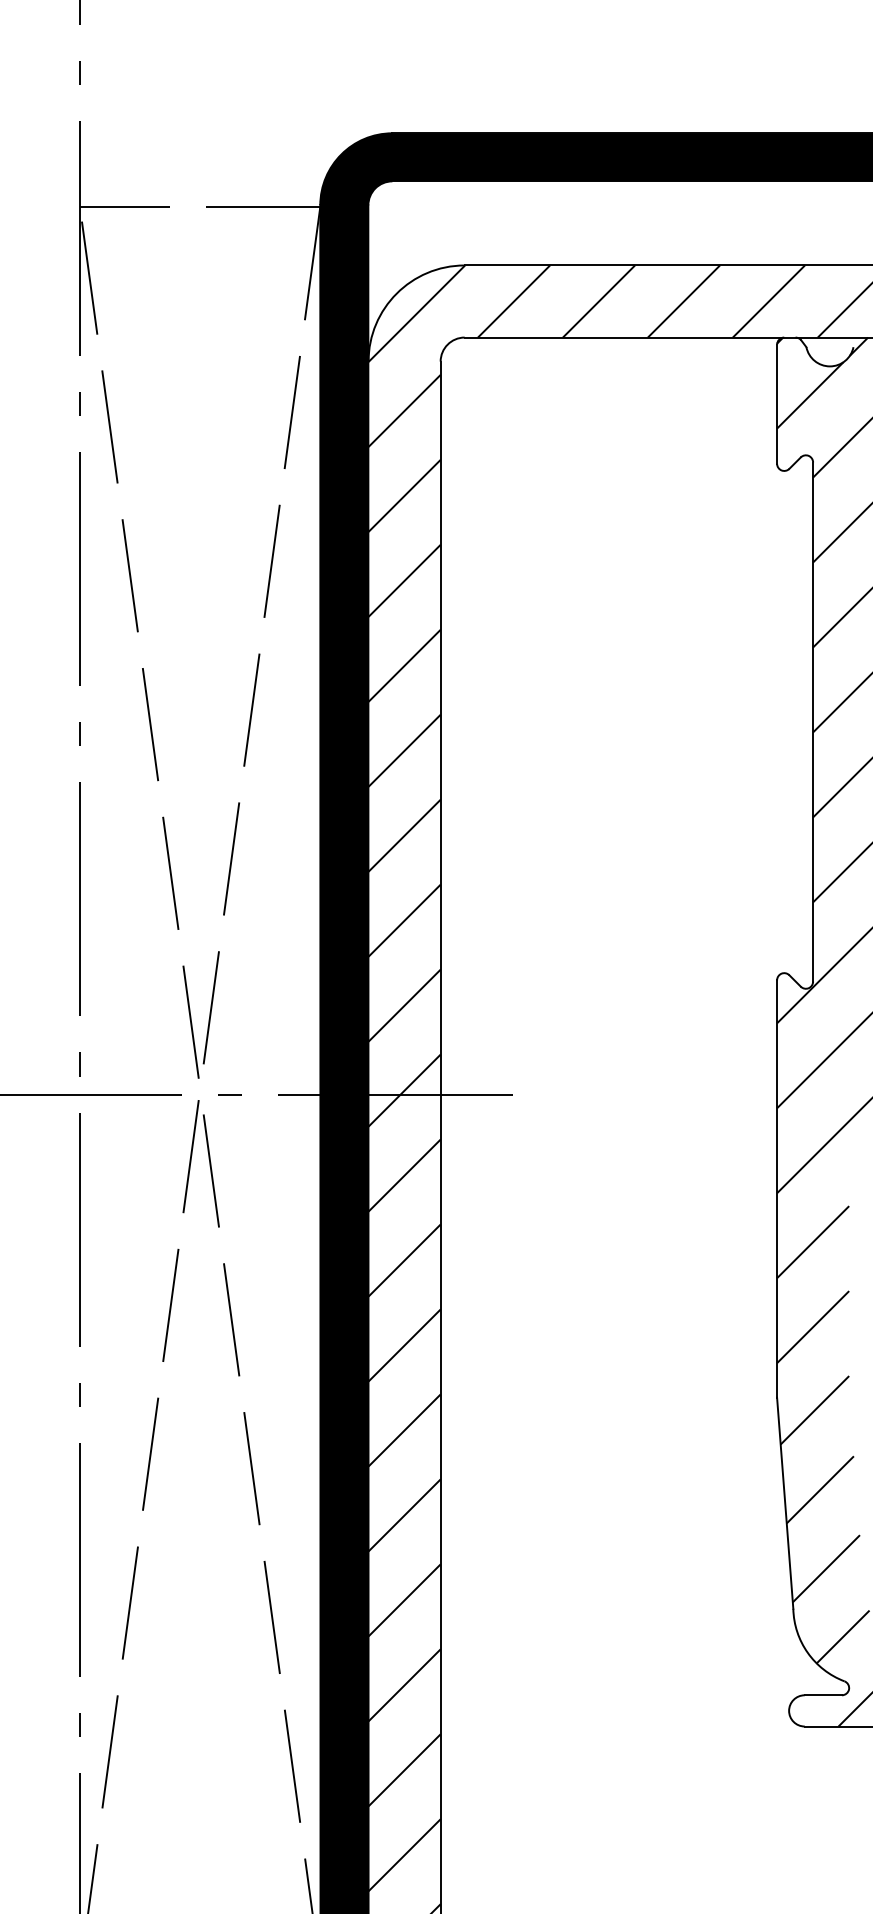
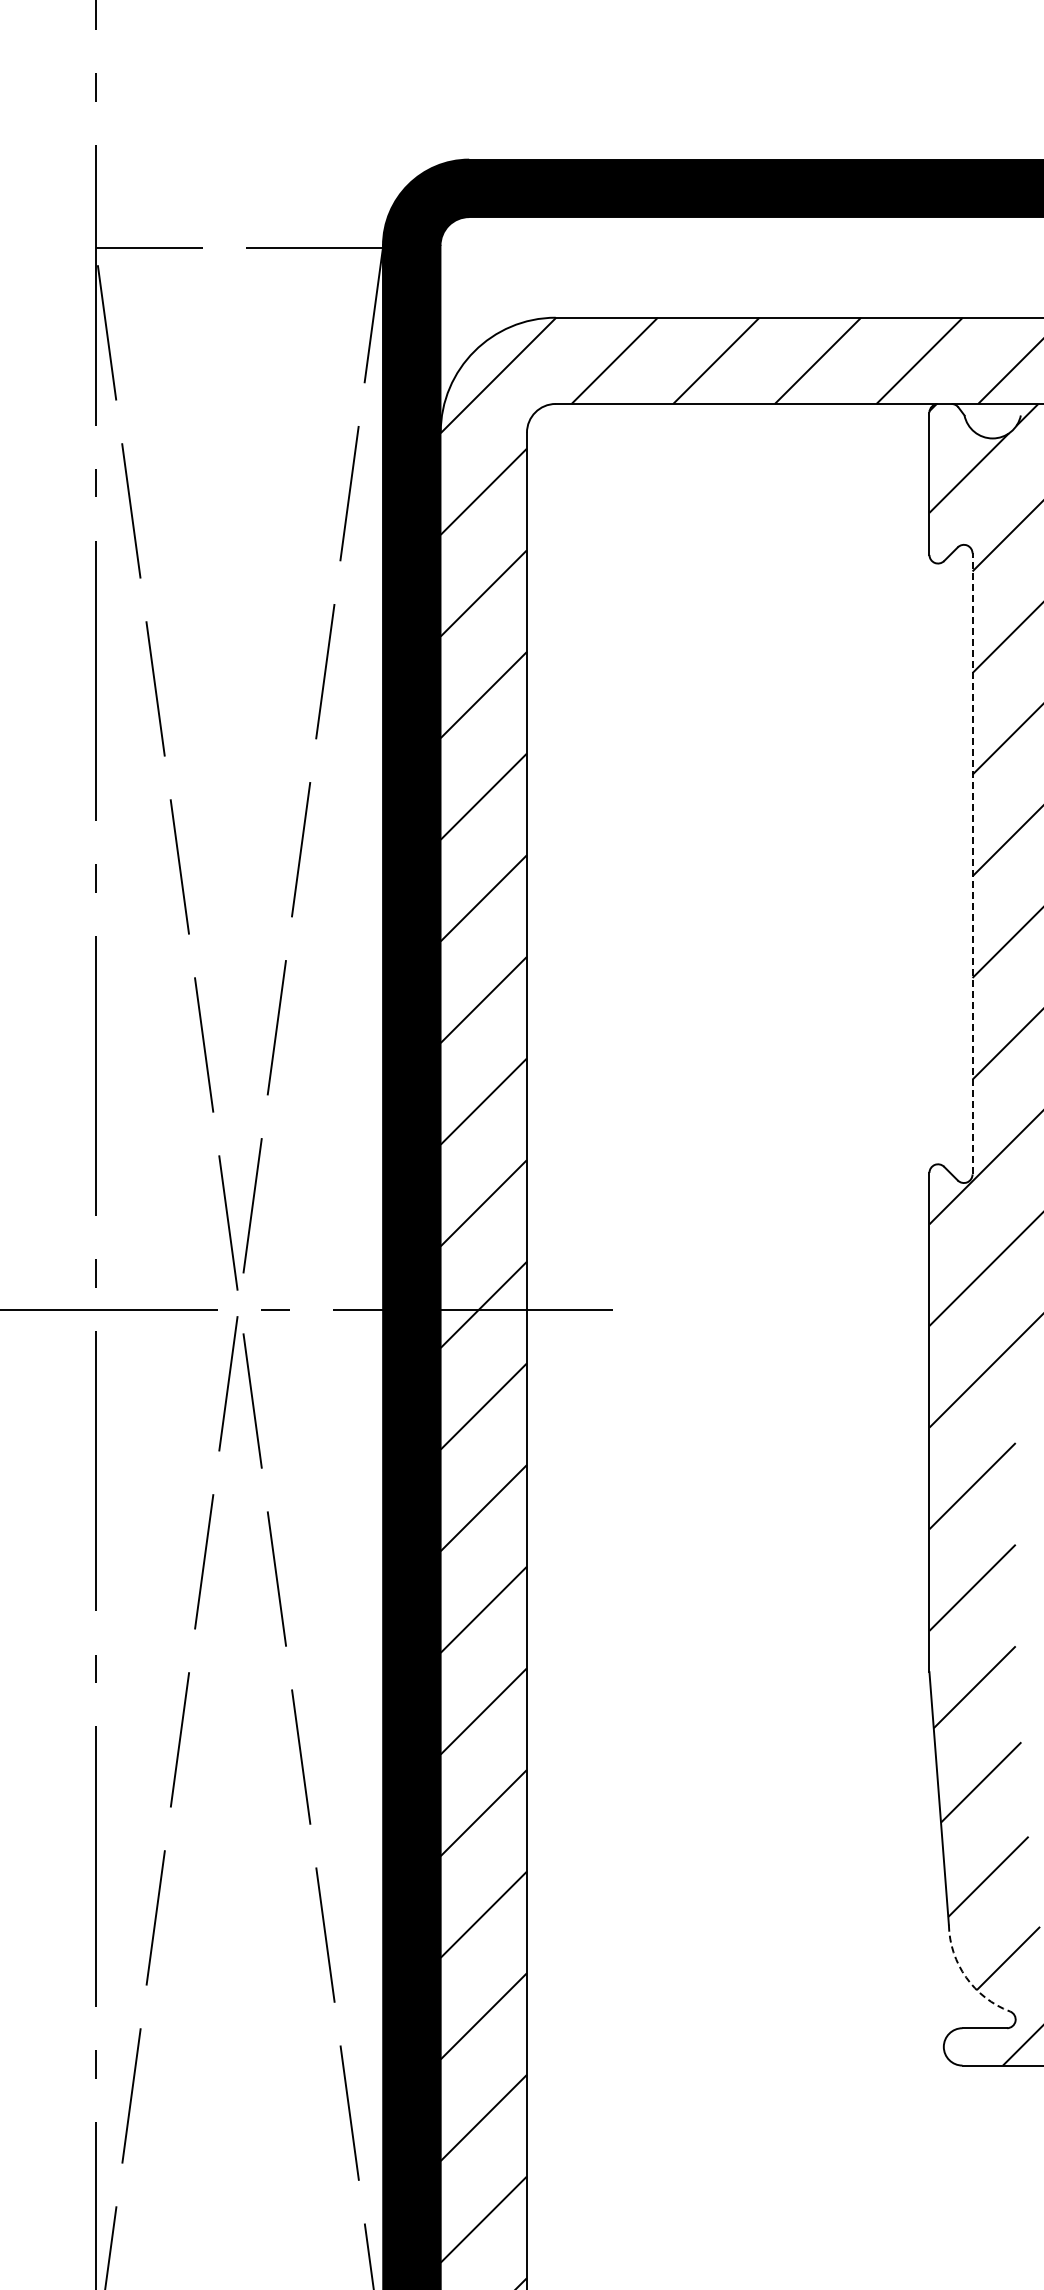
line: (813, 721) -> (972, 863), solid -> dashed
arc: (808, 1652) -> (966, 1977), solid -> dashed

